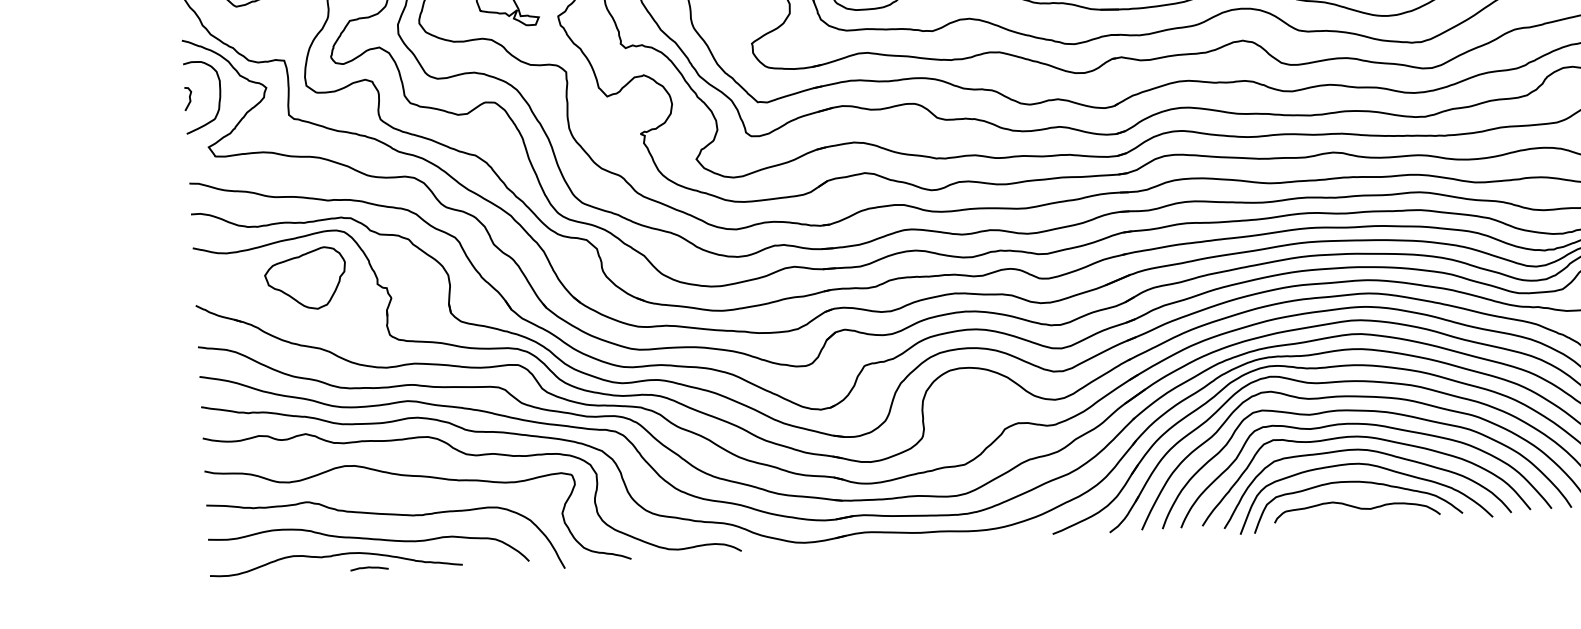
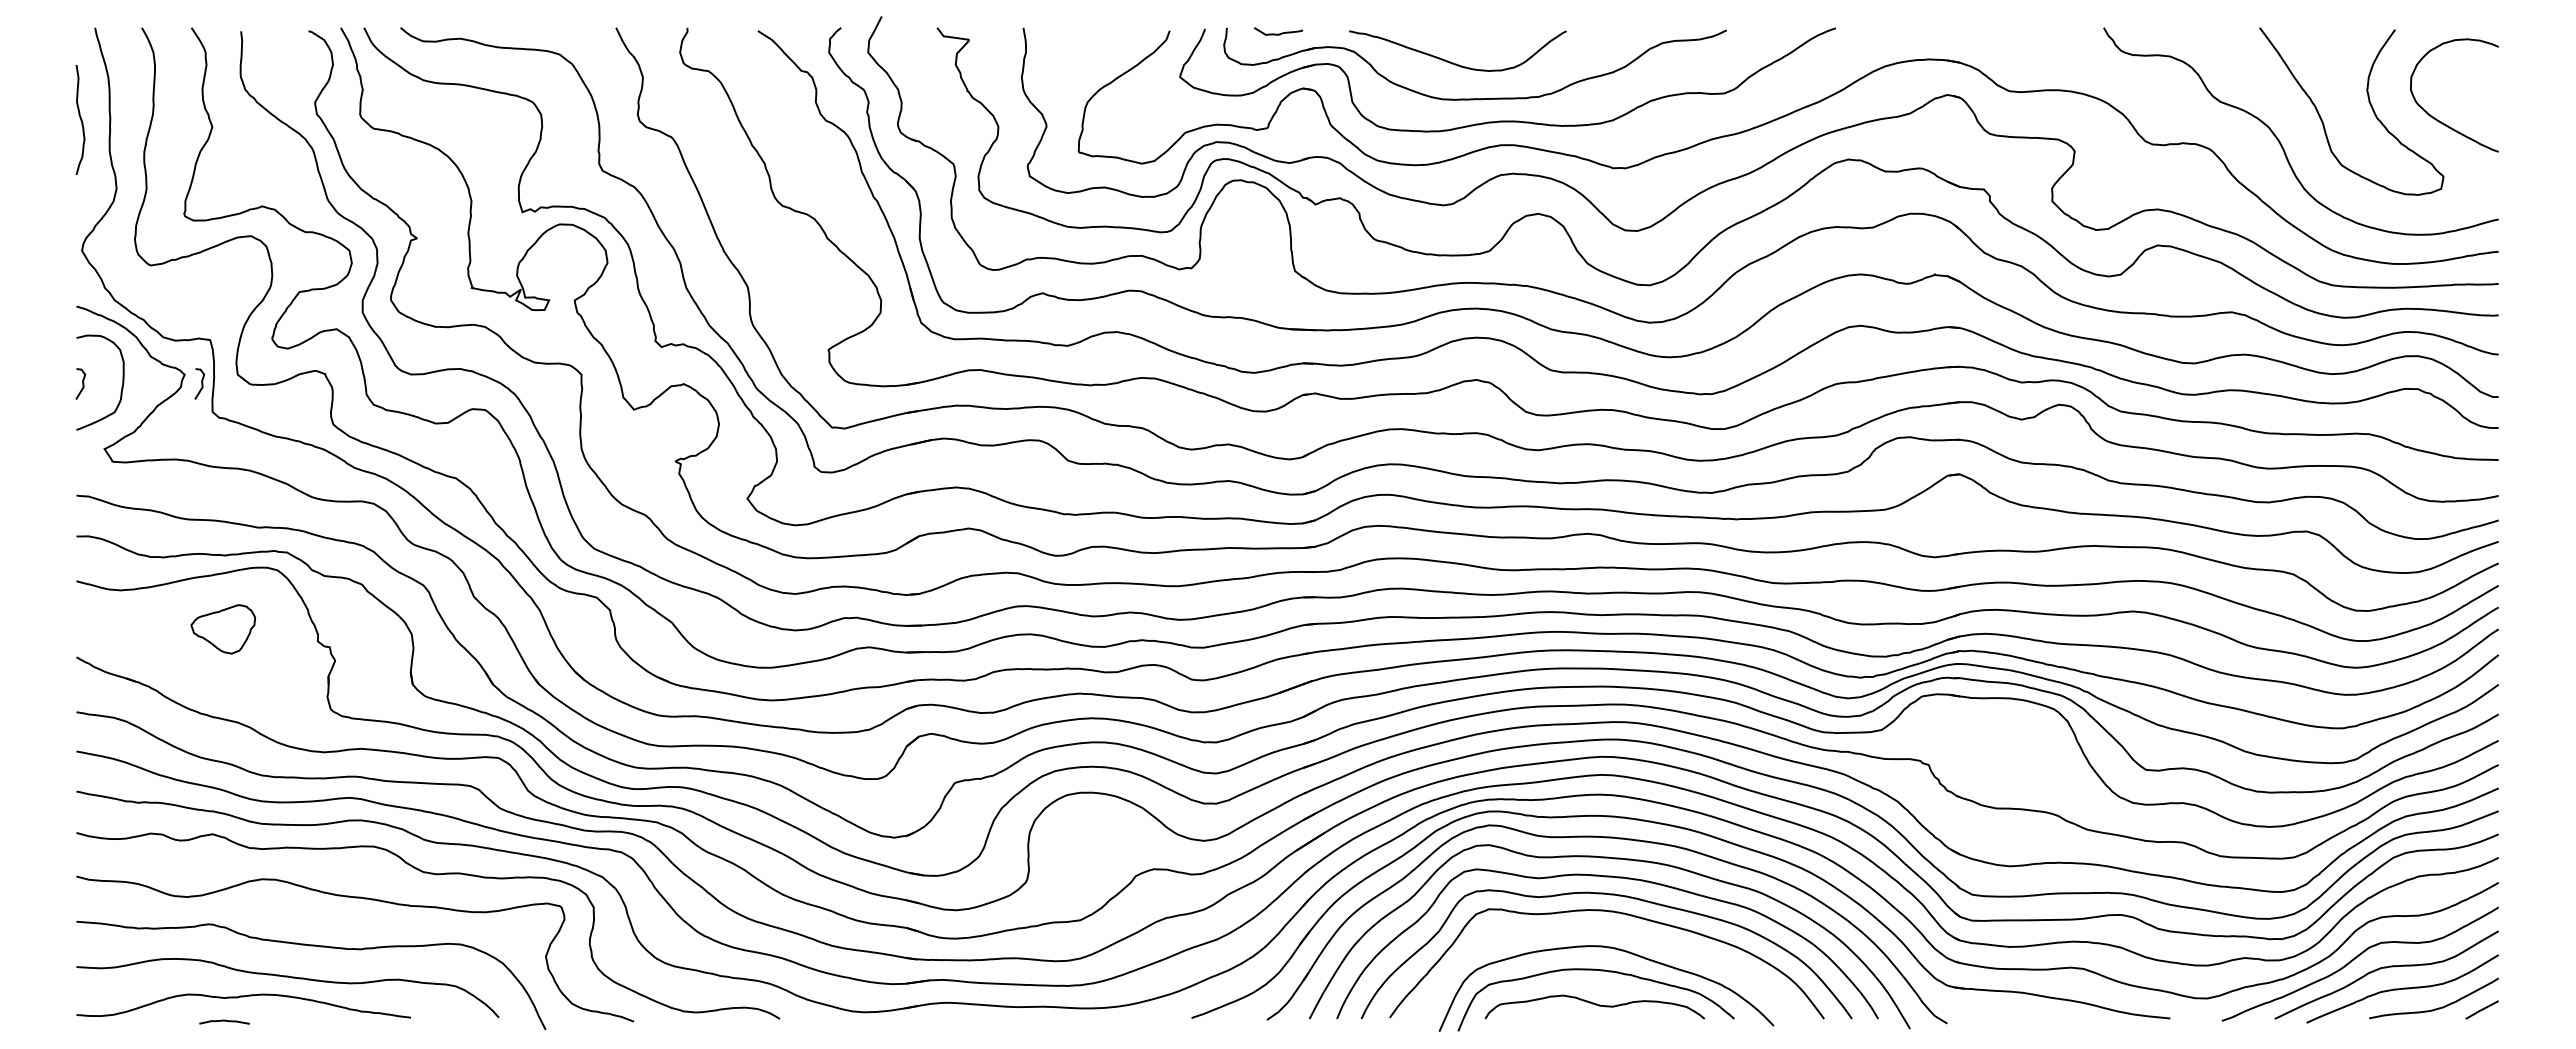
curve: (279, 93) -> (201, 383), added
part: (305, 278) -> (223, 629), size x0.6
curve: (1372, 451) -> (1619, 931), removed
curve: (369, 568) -> (224, 1021), moved

